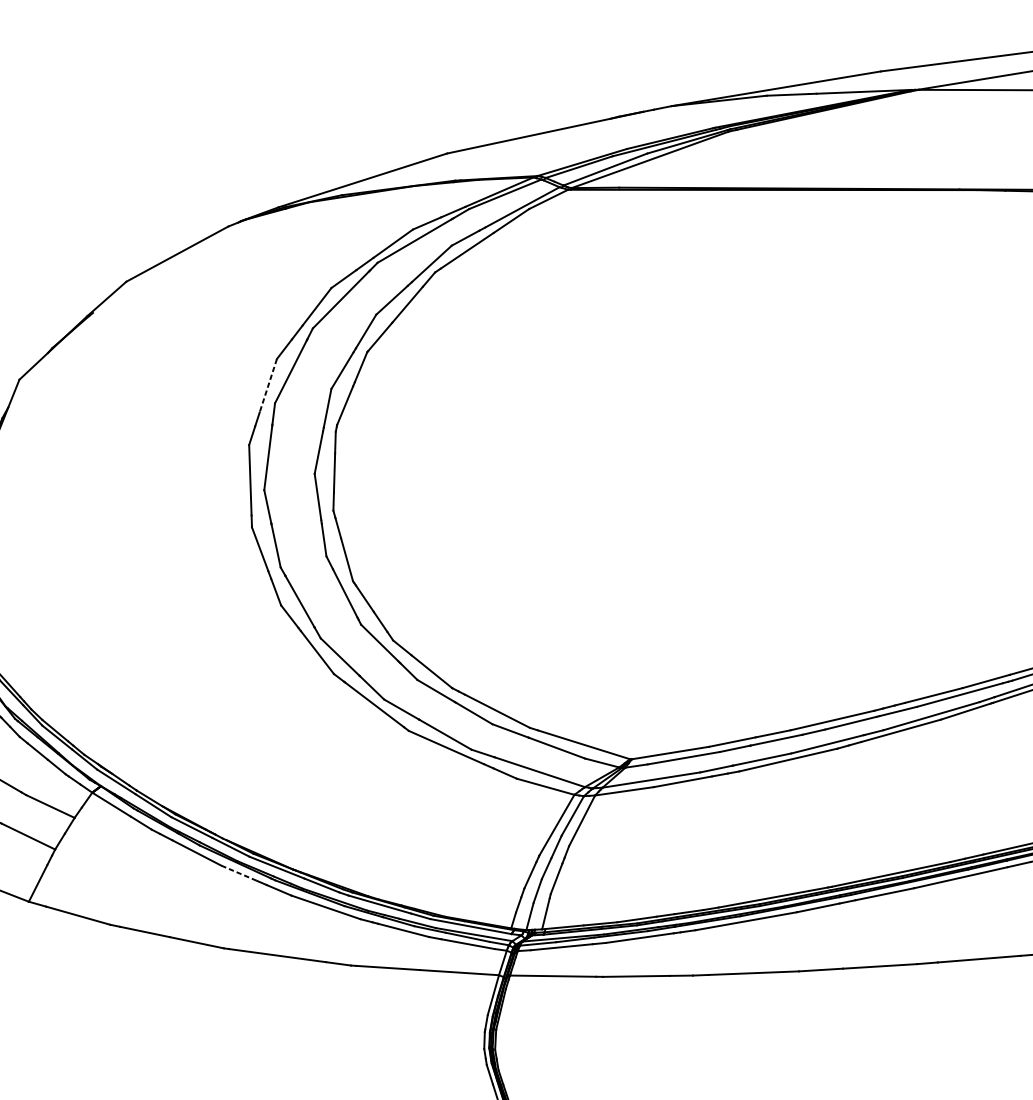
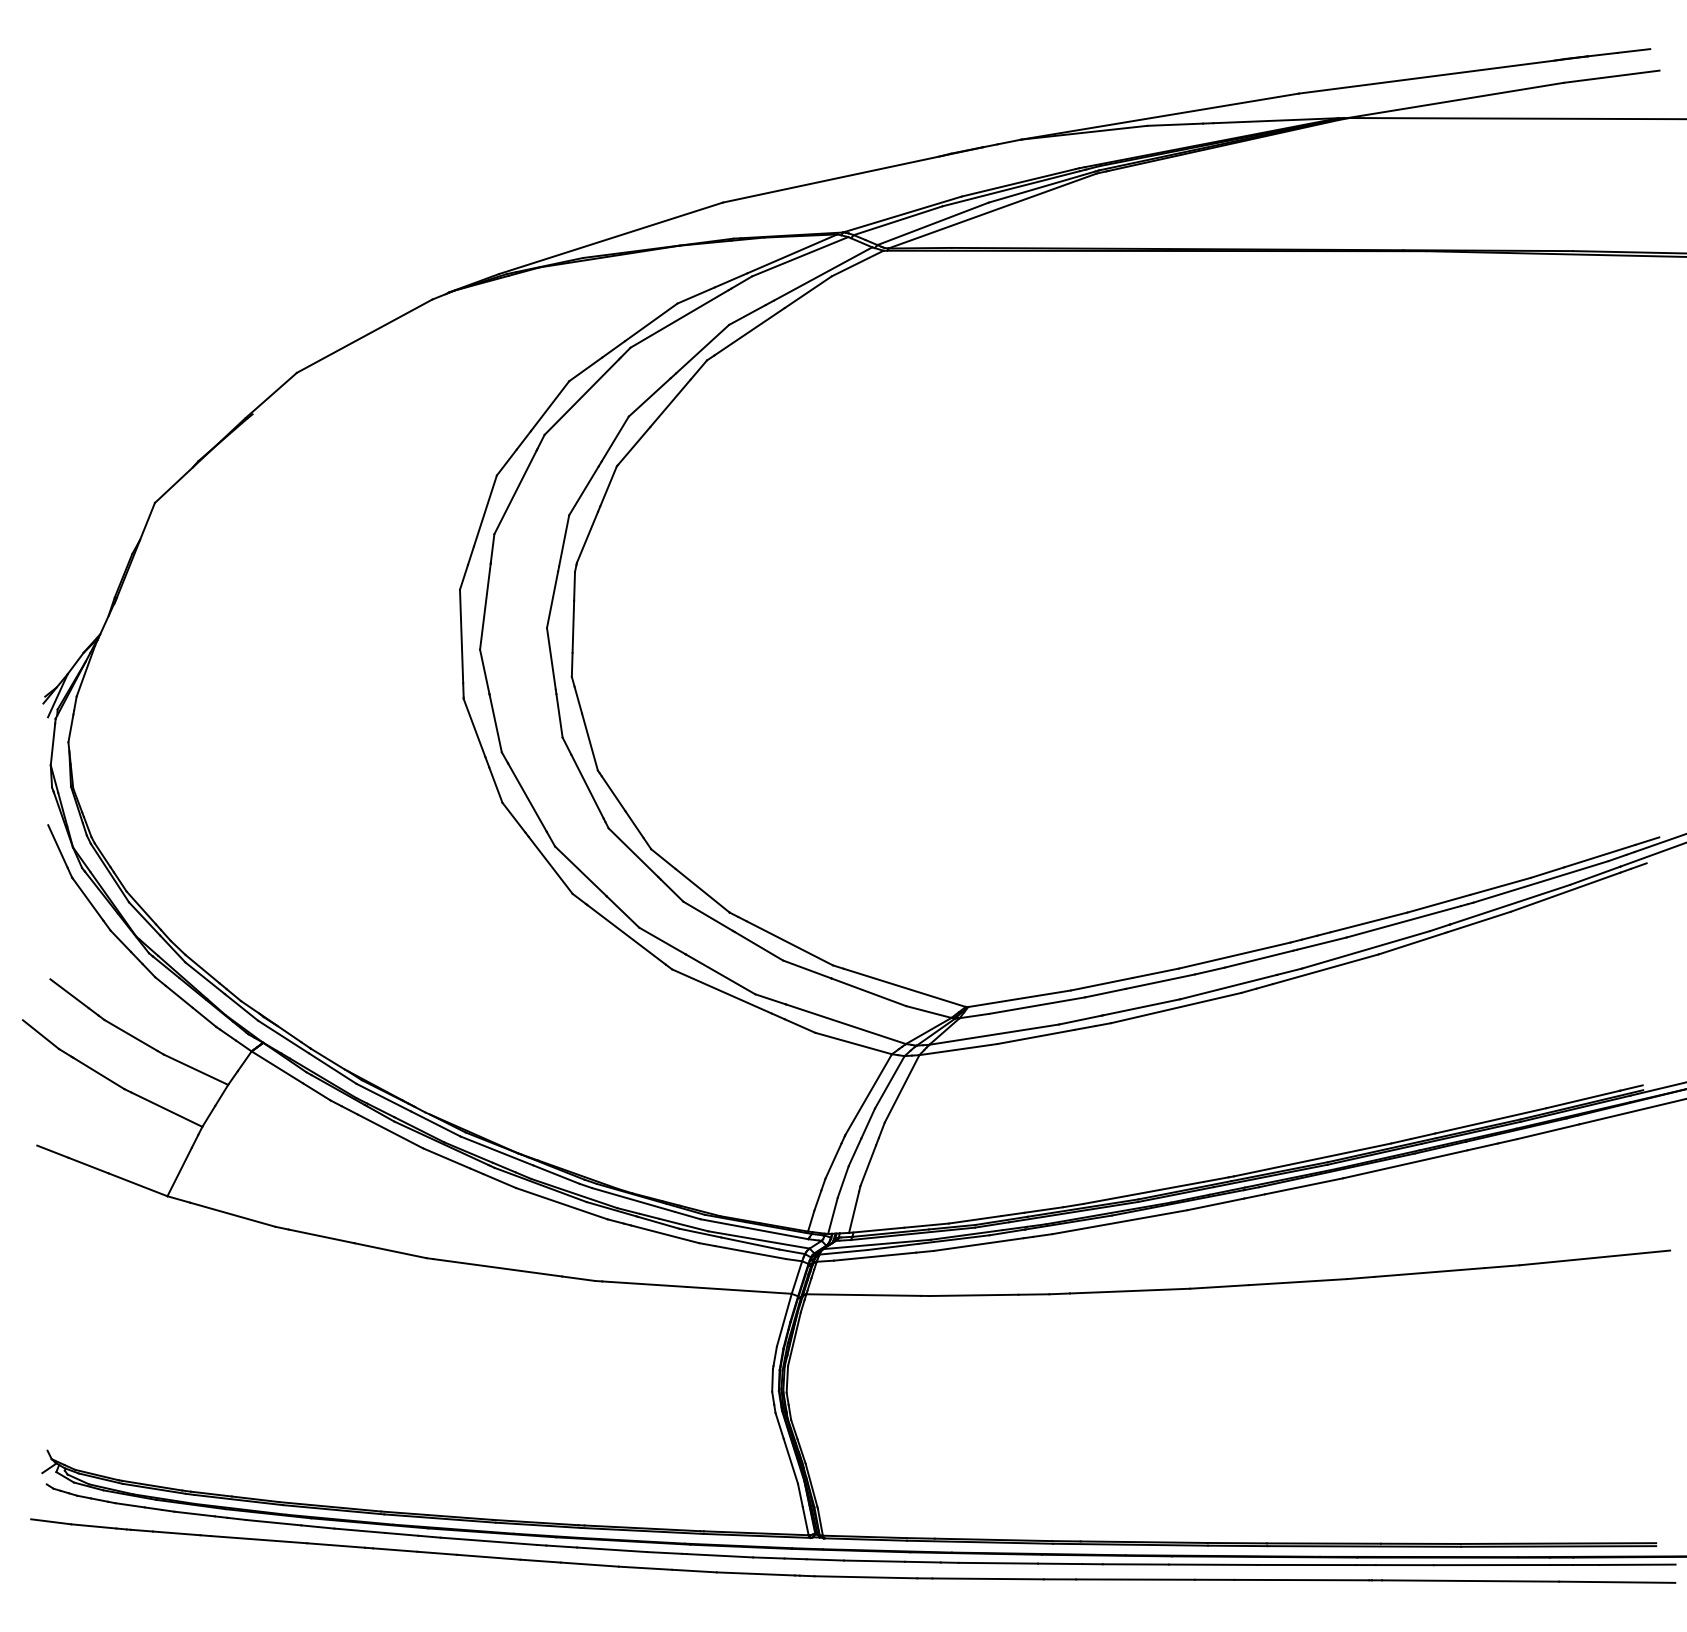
line: (268, 386) -> (485, 511), dashed -> solid
line: (239, 873) -> (446, 1158), dashed -> solid

